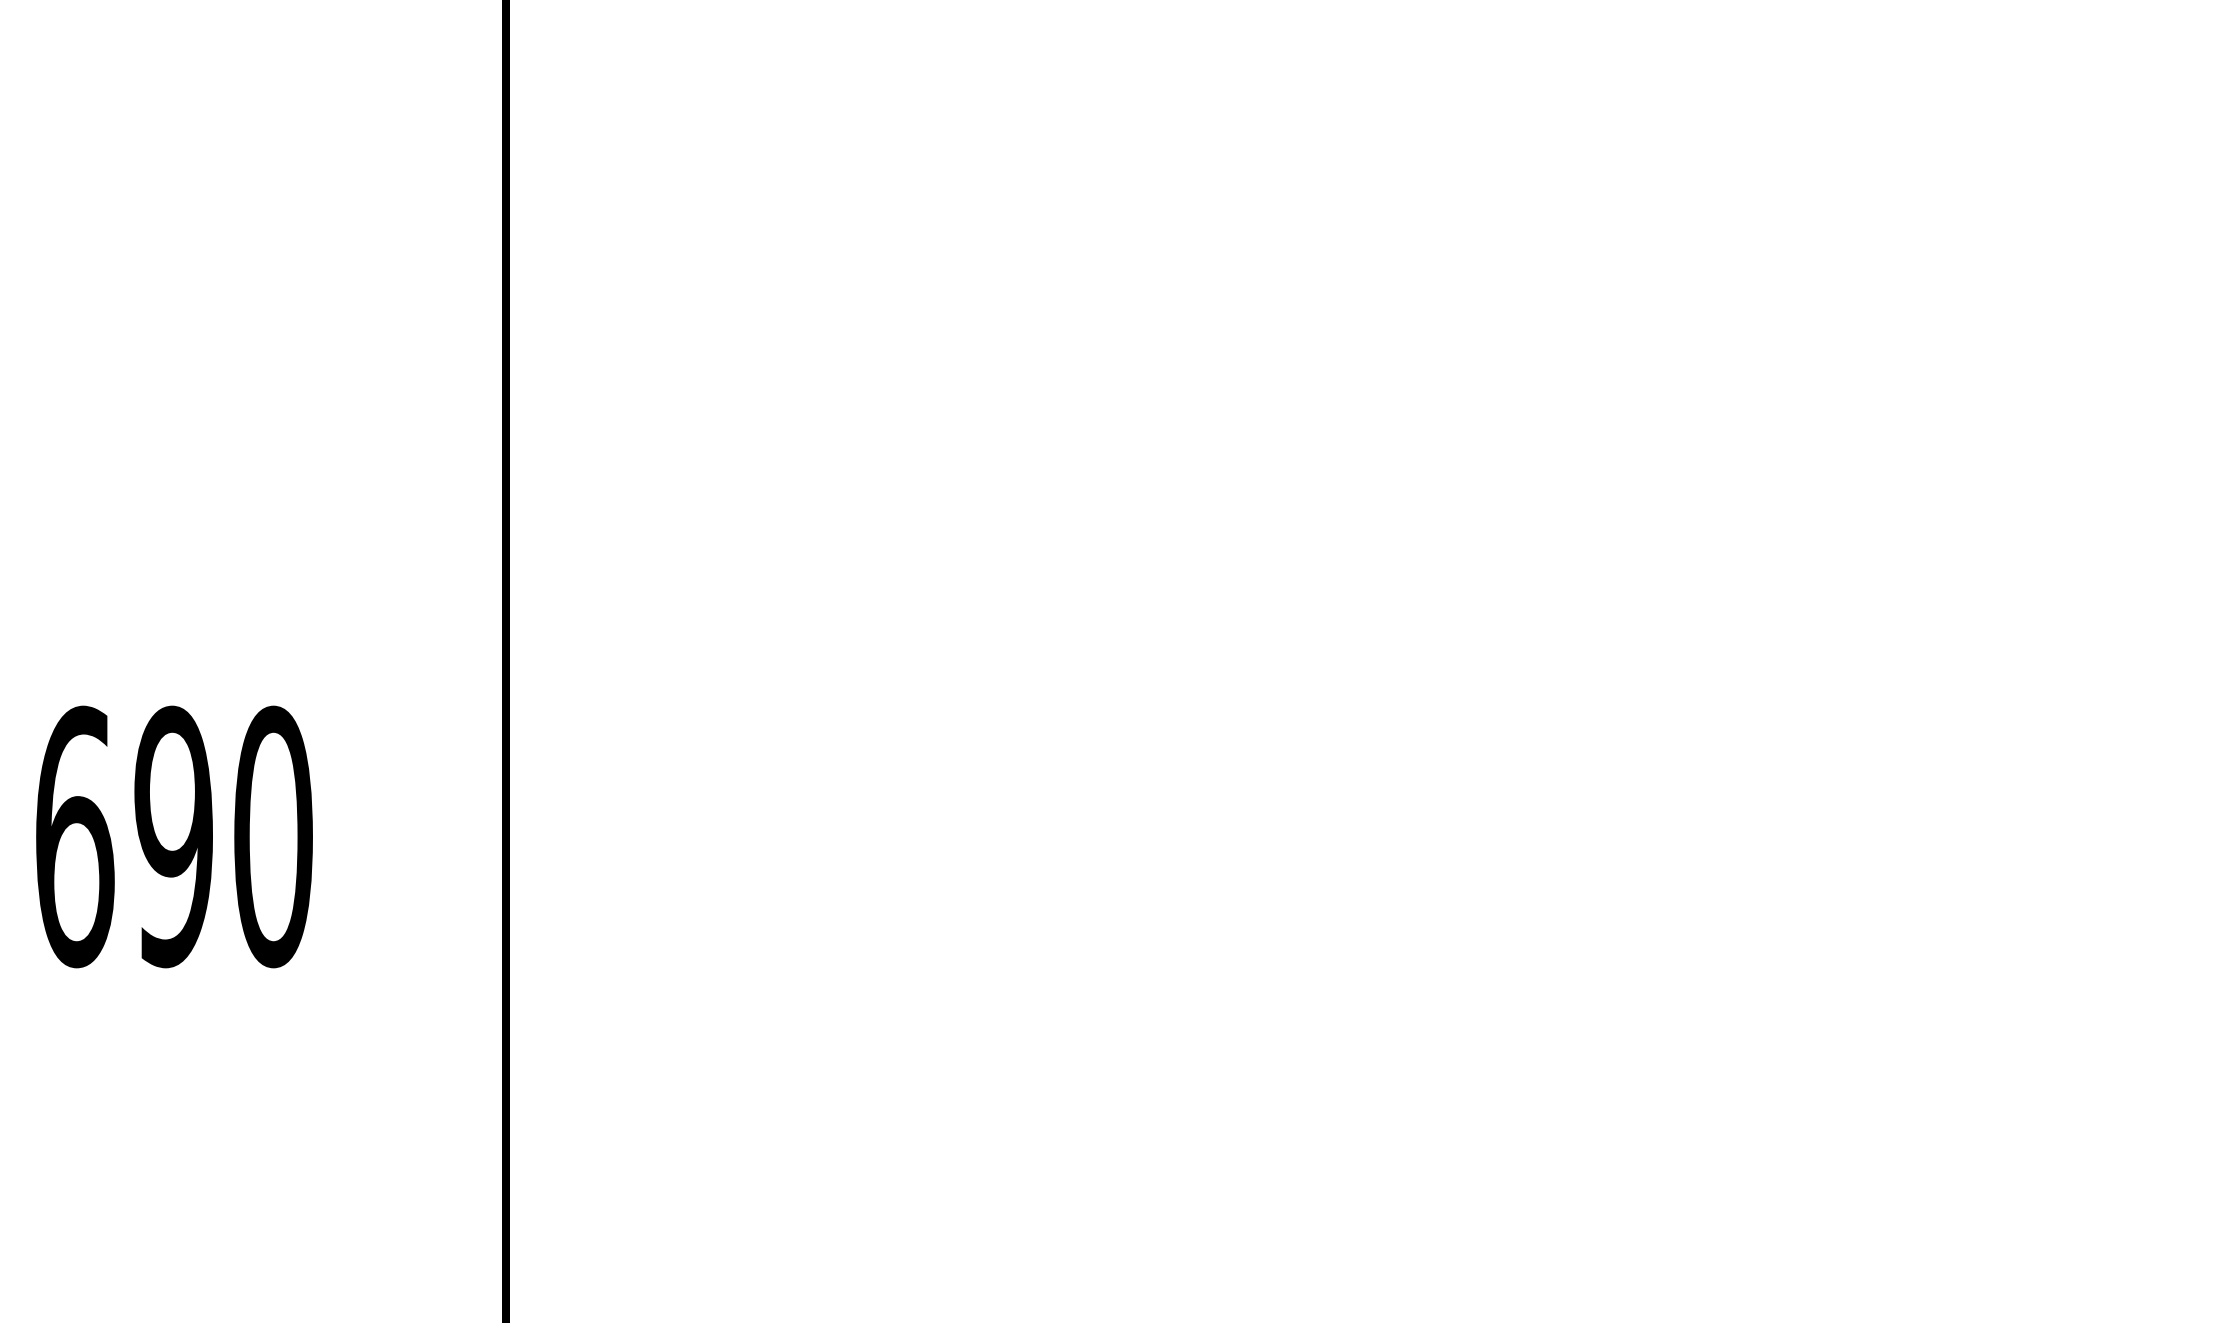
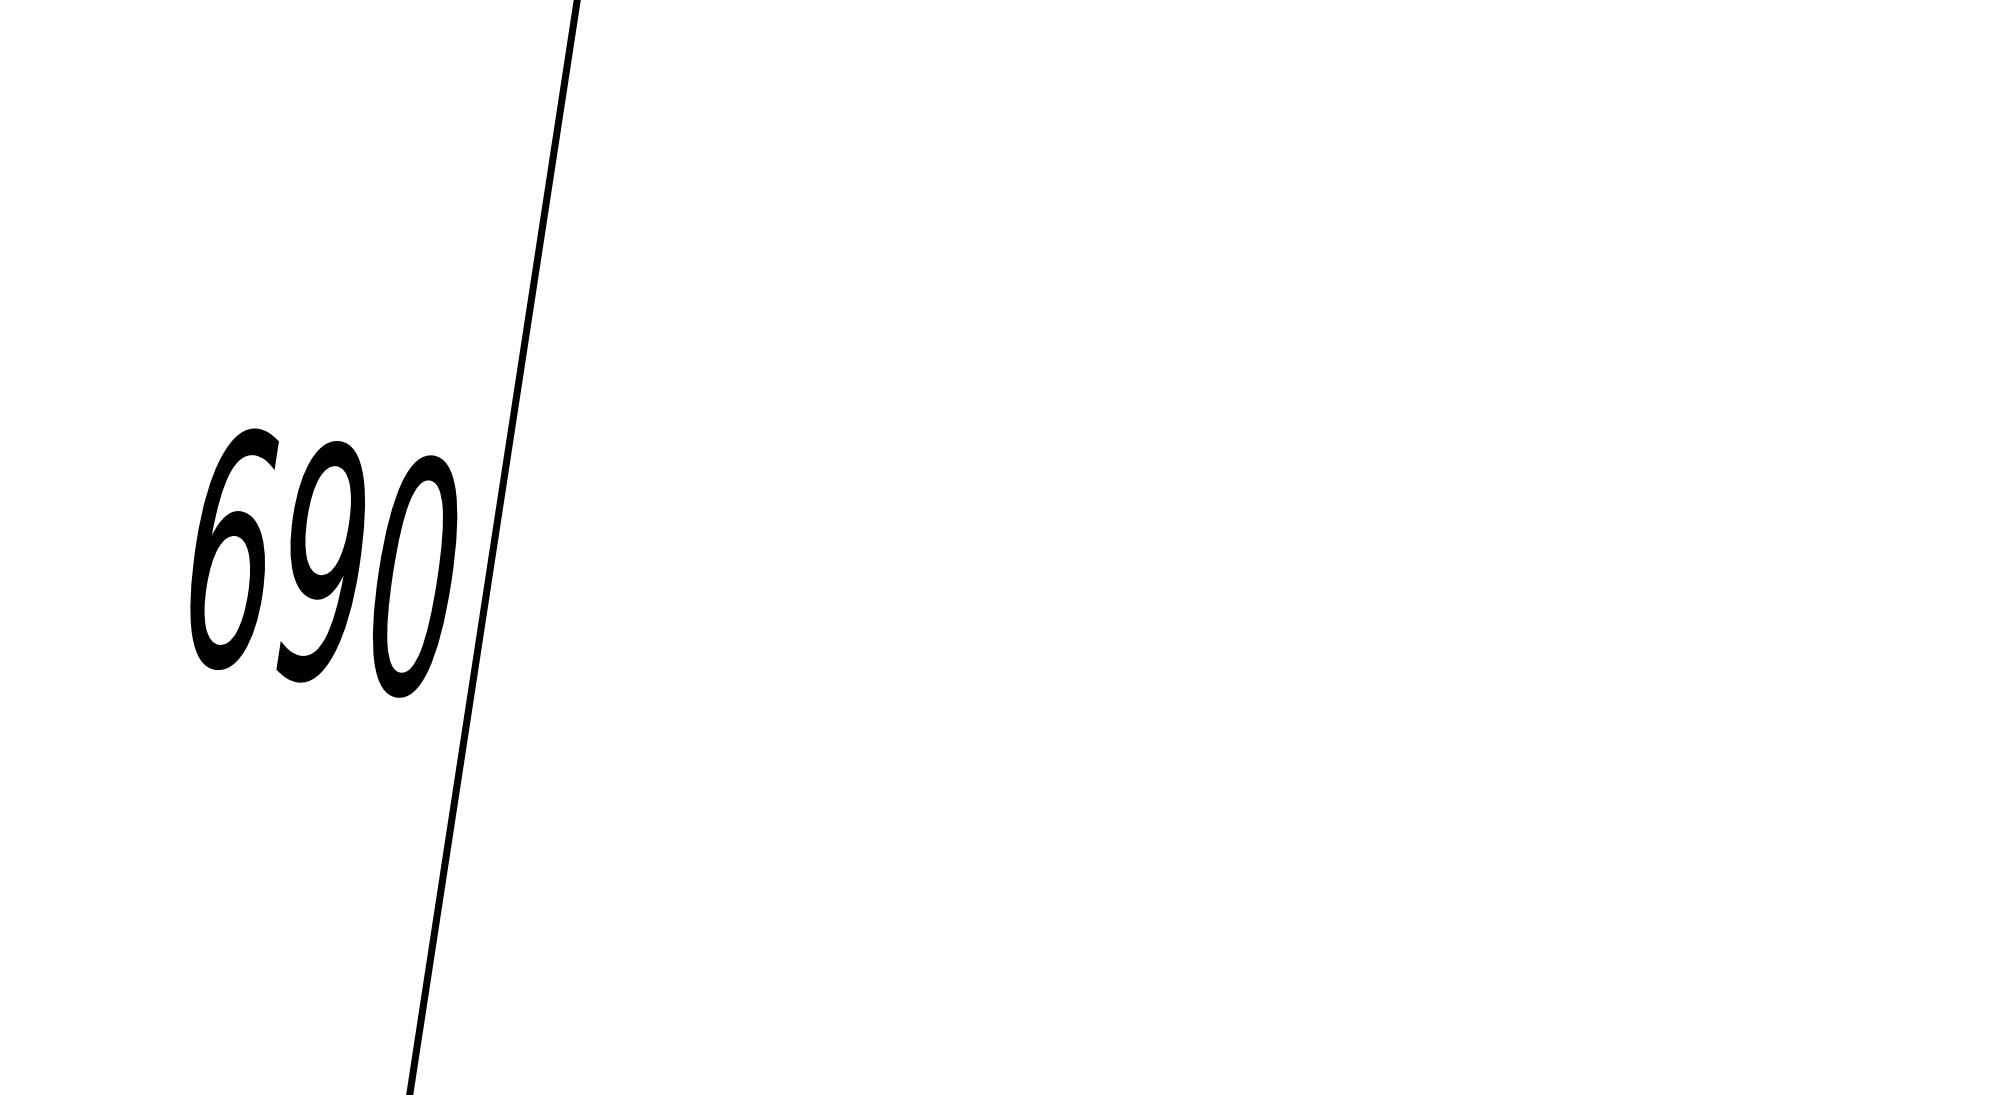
text: (174, 836) -> (323, 562), moved

